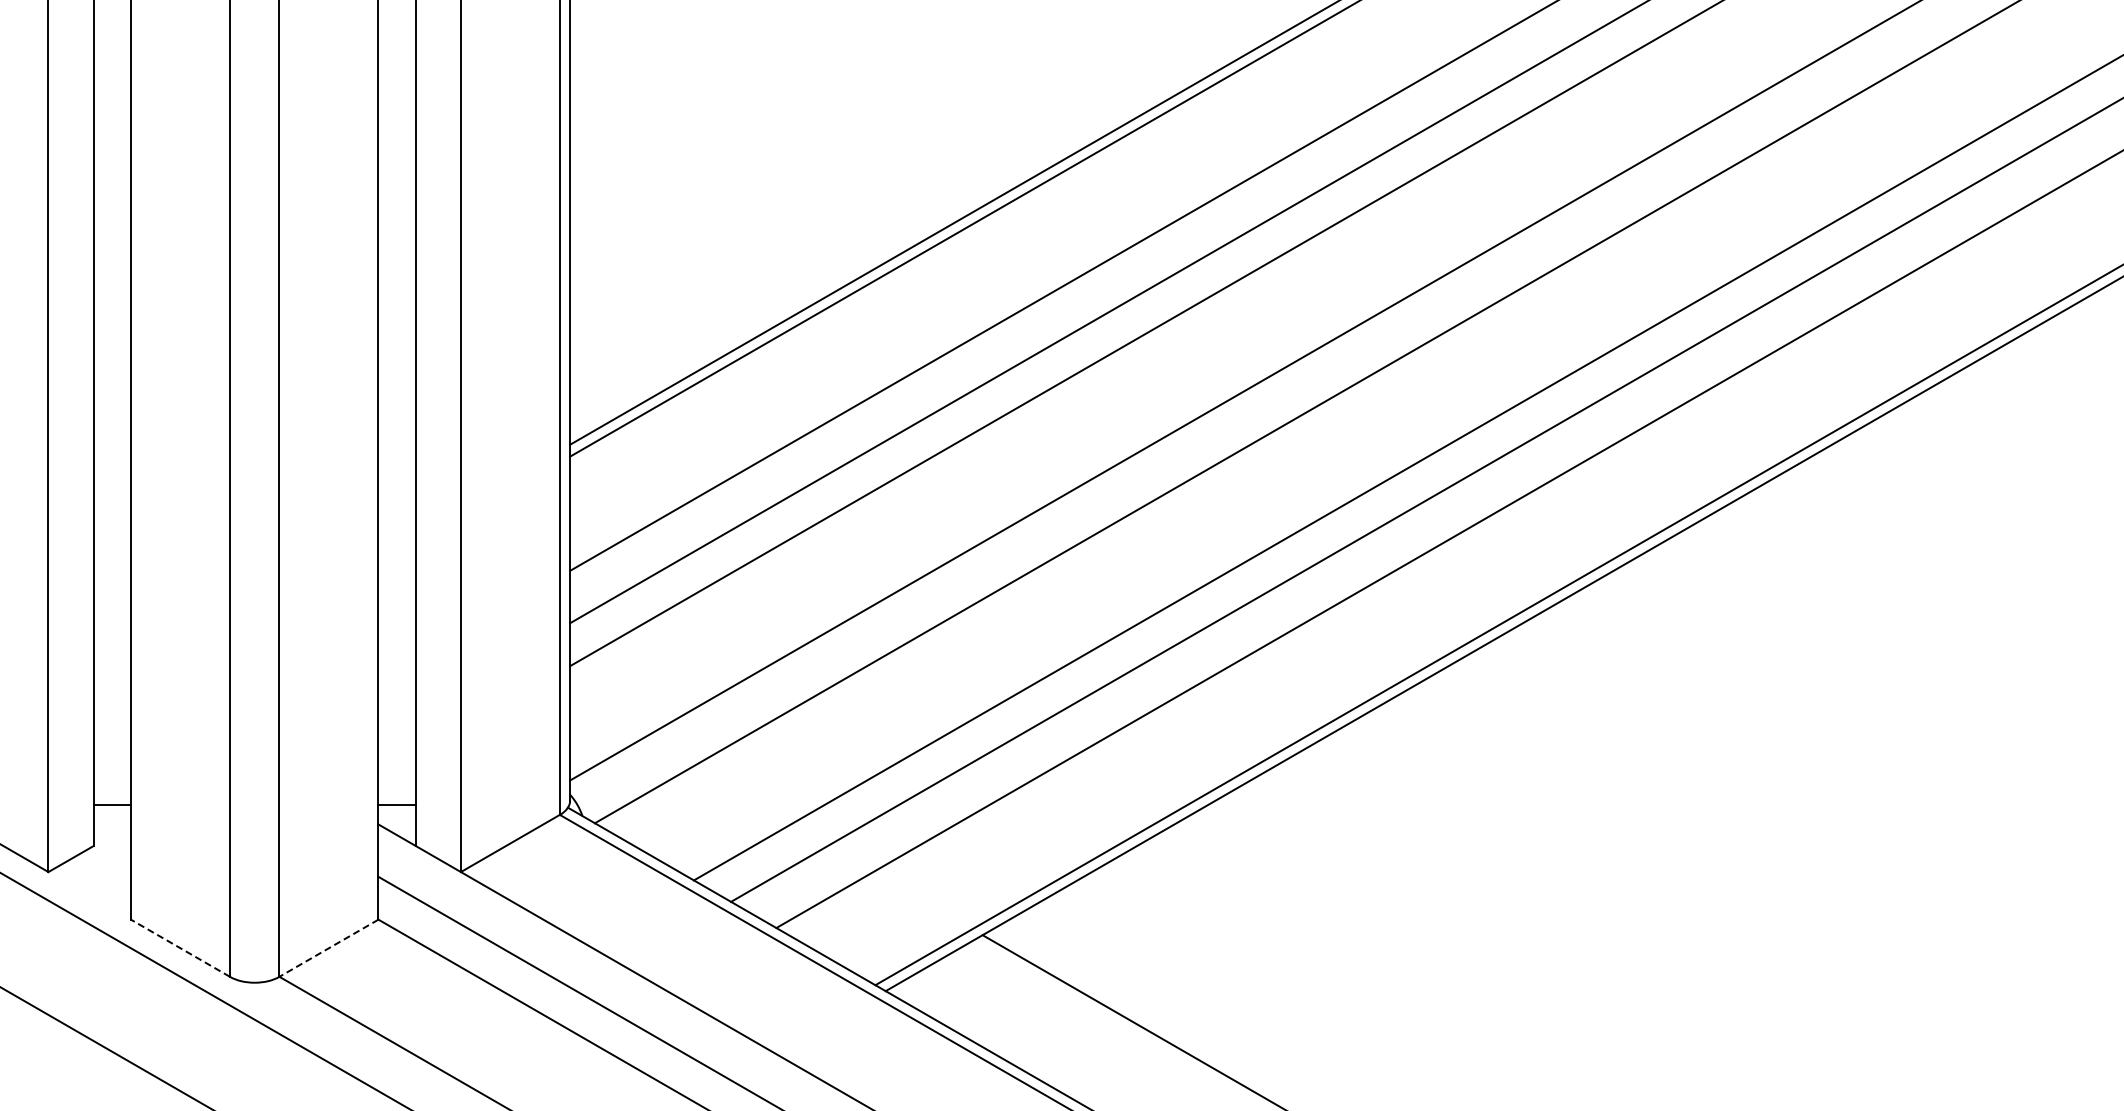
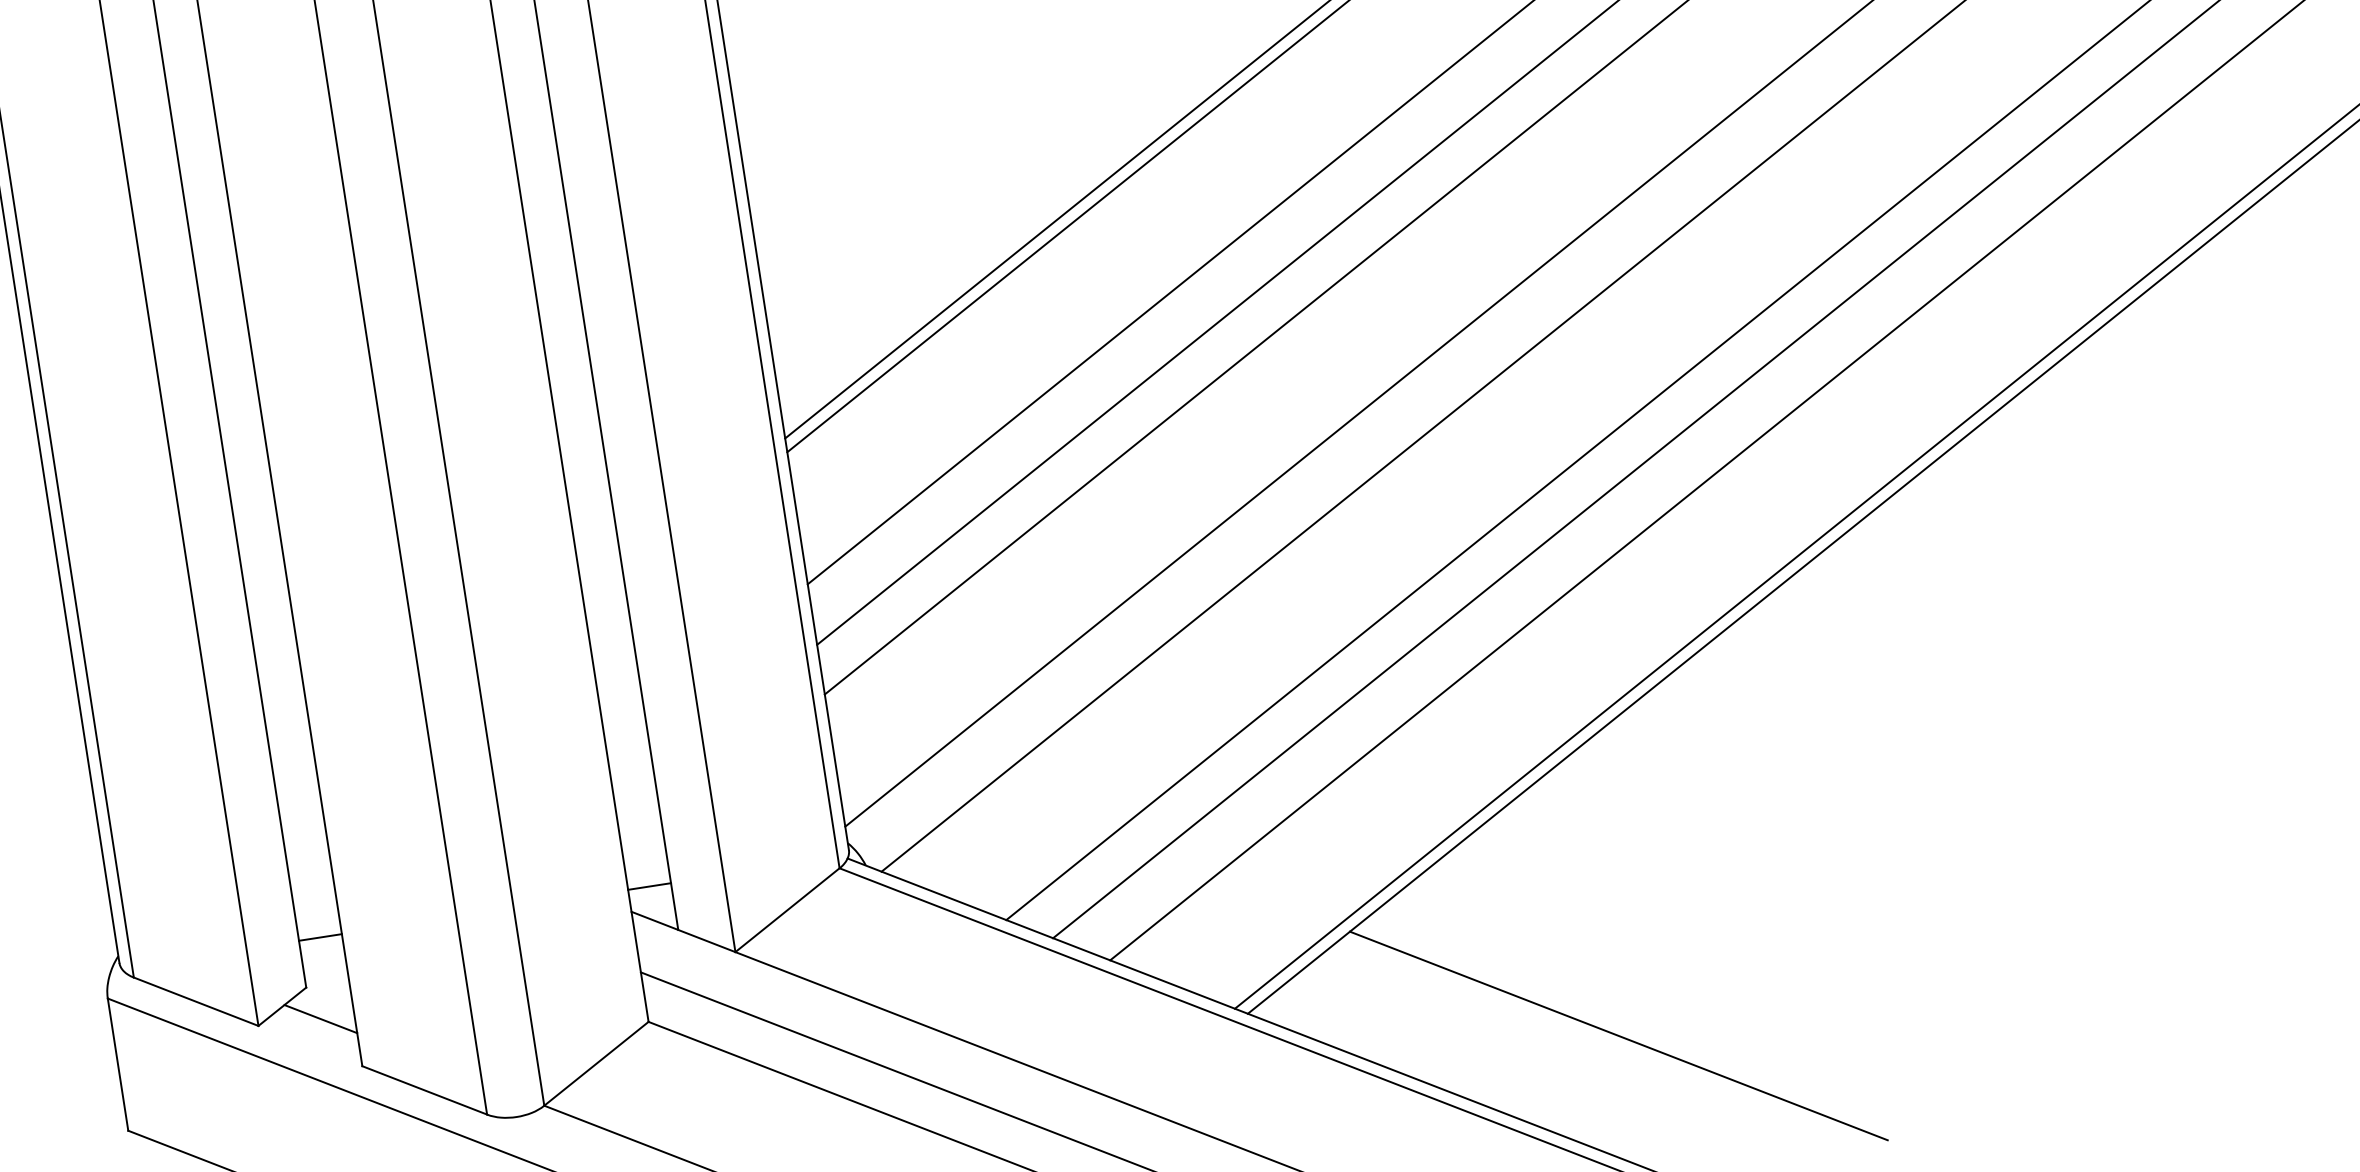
line: (101, 874) -> (320, 1019), added
line: (180, 947) -> (424, 1089), dashed -> solid
line: (328, 948) -> (595, 1064), dashed -> solid

